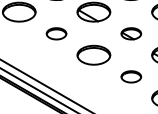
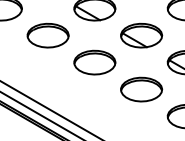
part: (56, 33) -> (48, 35), size x1.67
part: (131, 33) -> (141, 35), size x1.67
part: (131, 76) -> (141, 89), size x1.67

